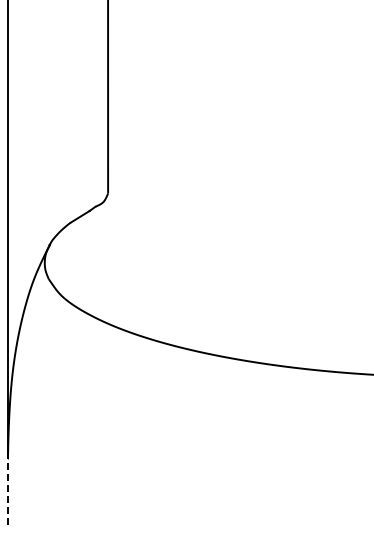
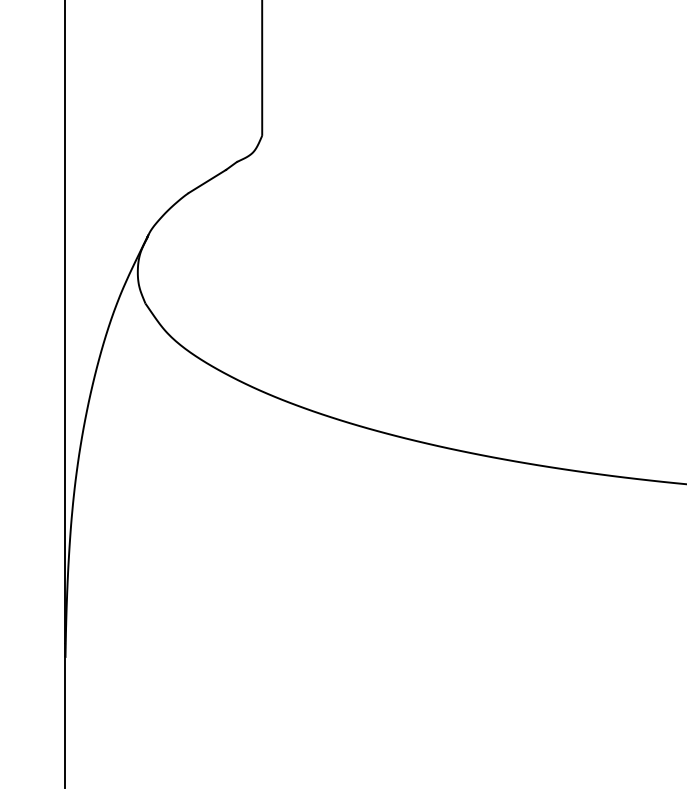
line: (7, 488) -> (64, 715), dashed -> solid

